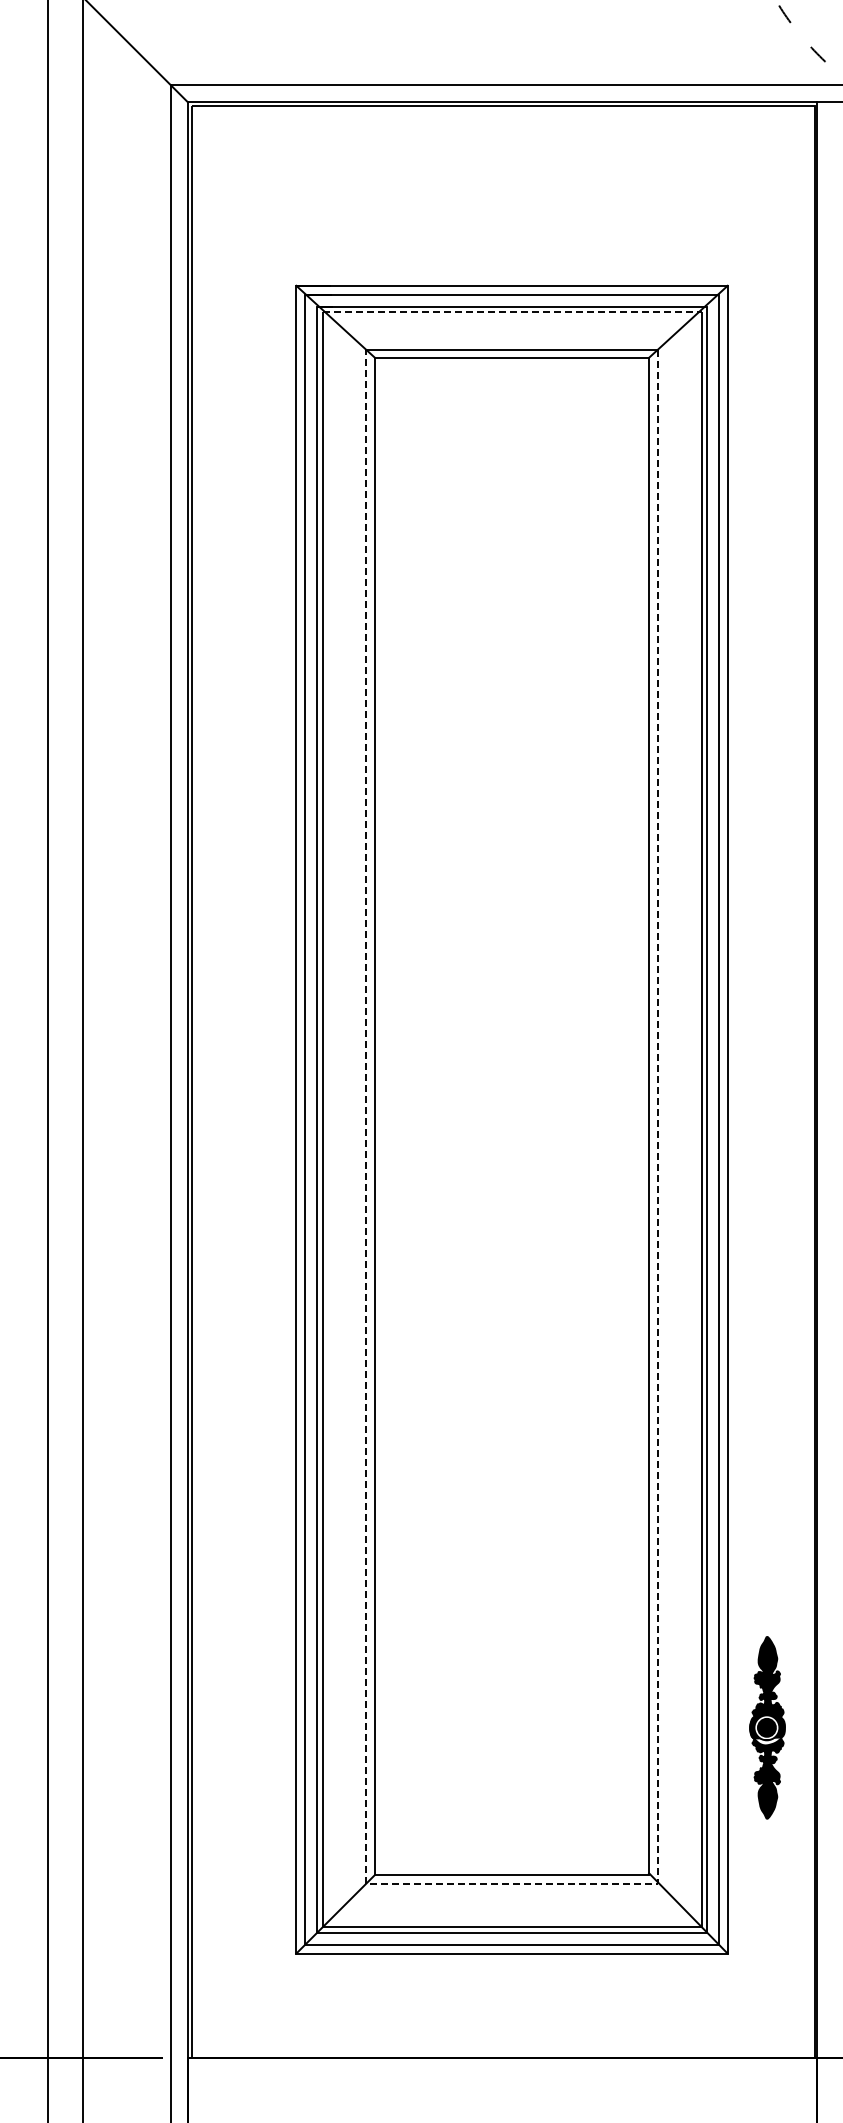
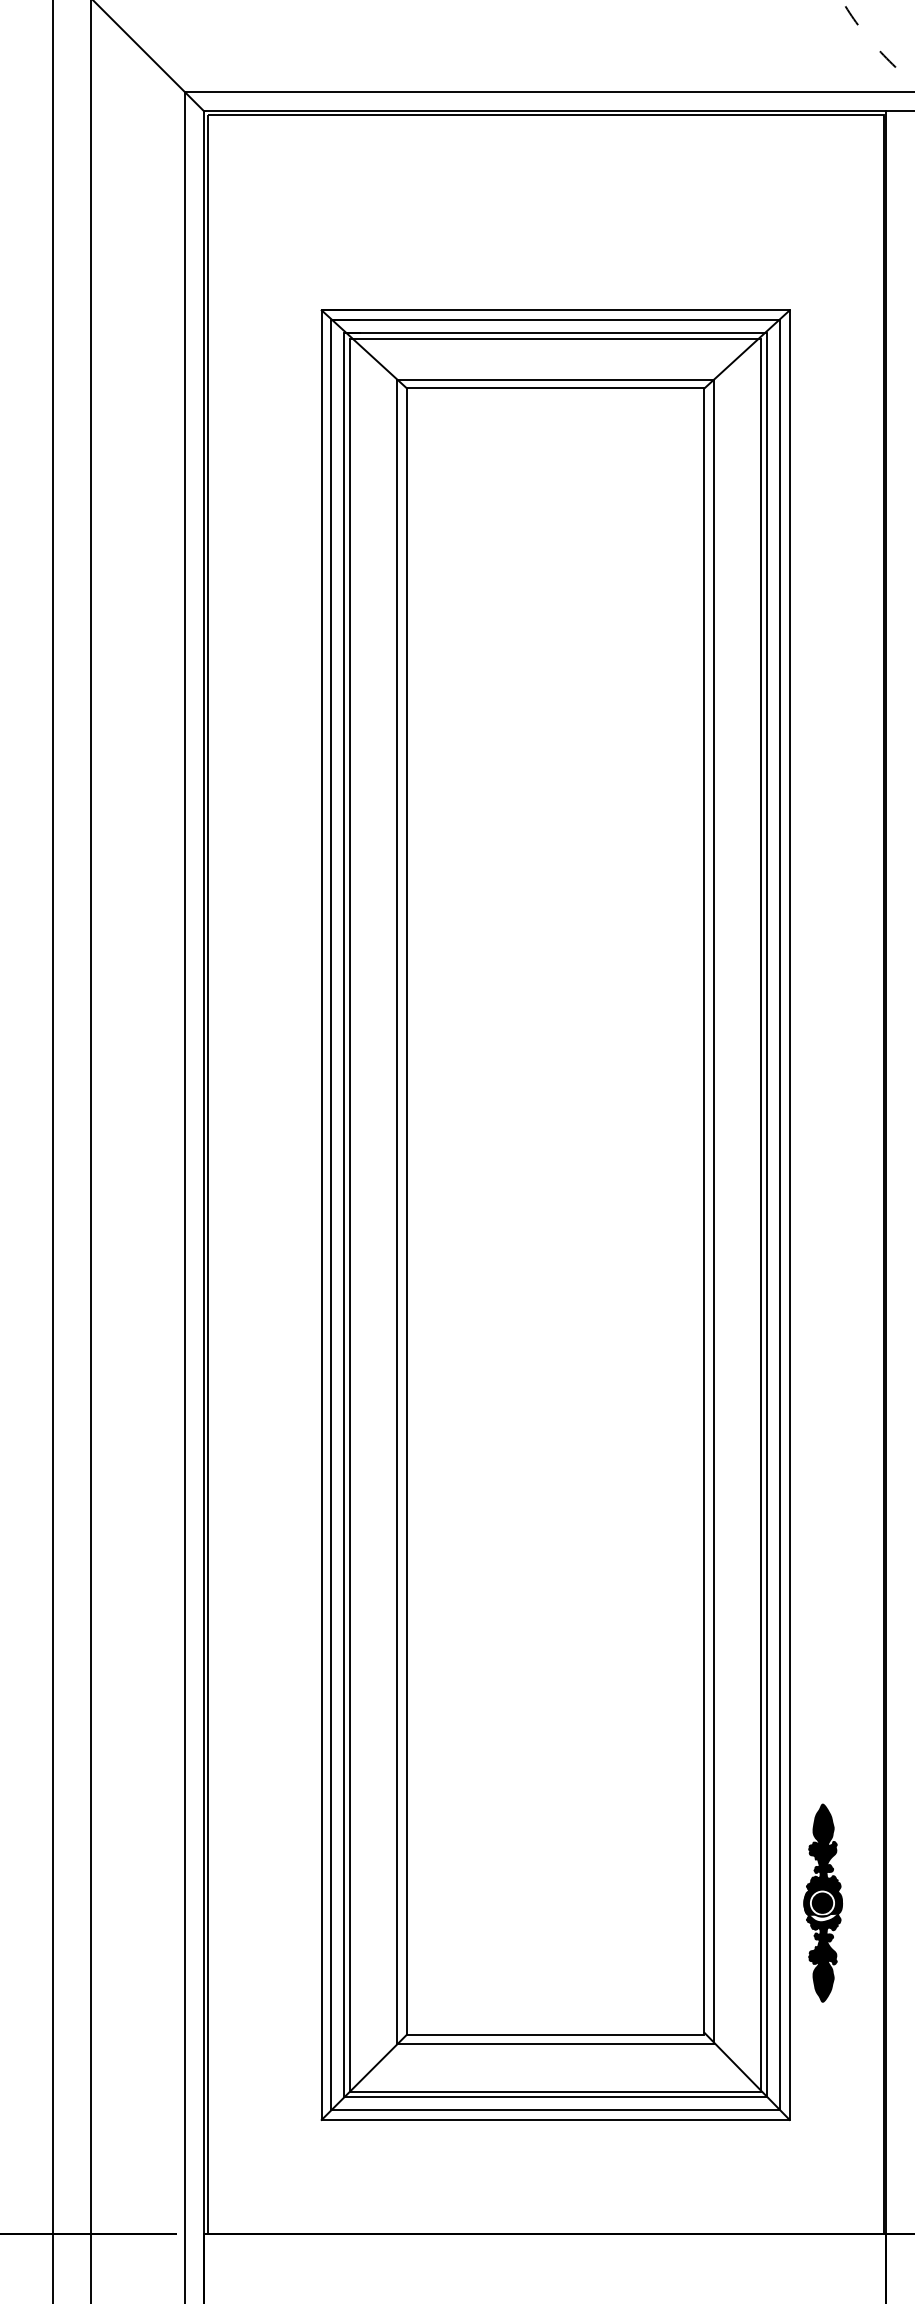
line: (512, 312) -> (556, 339), dashed -> solid
part: (767, 1727) -> (823, 1902), moved
line: (512, 1883) -> (556, 2043), dashed -> solid

